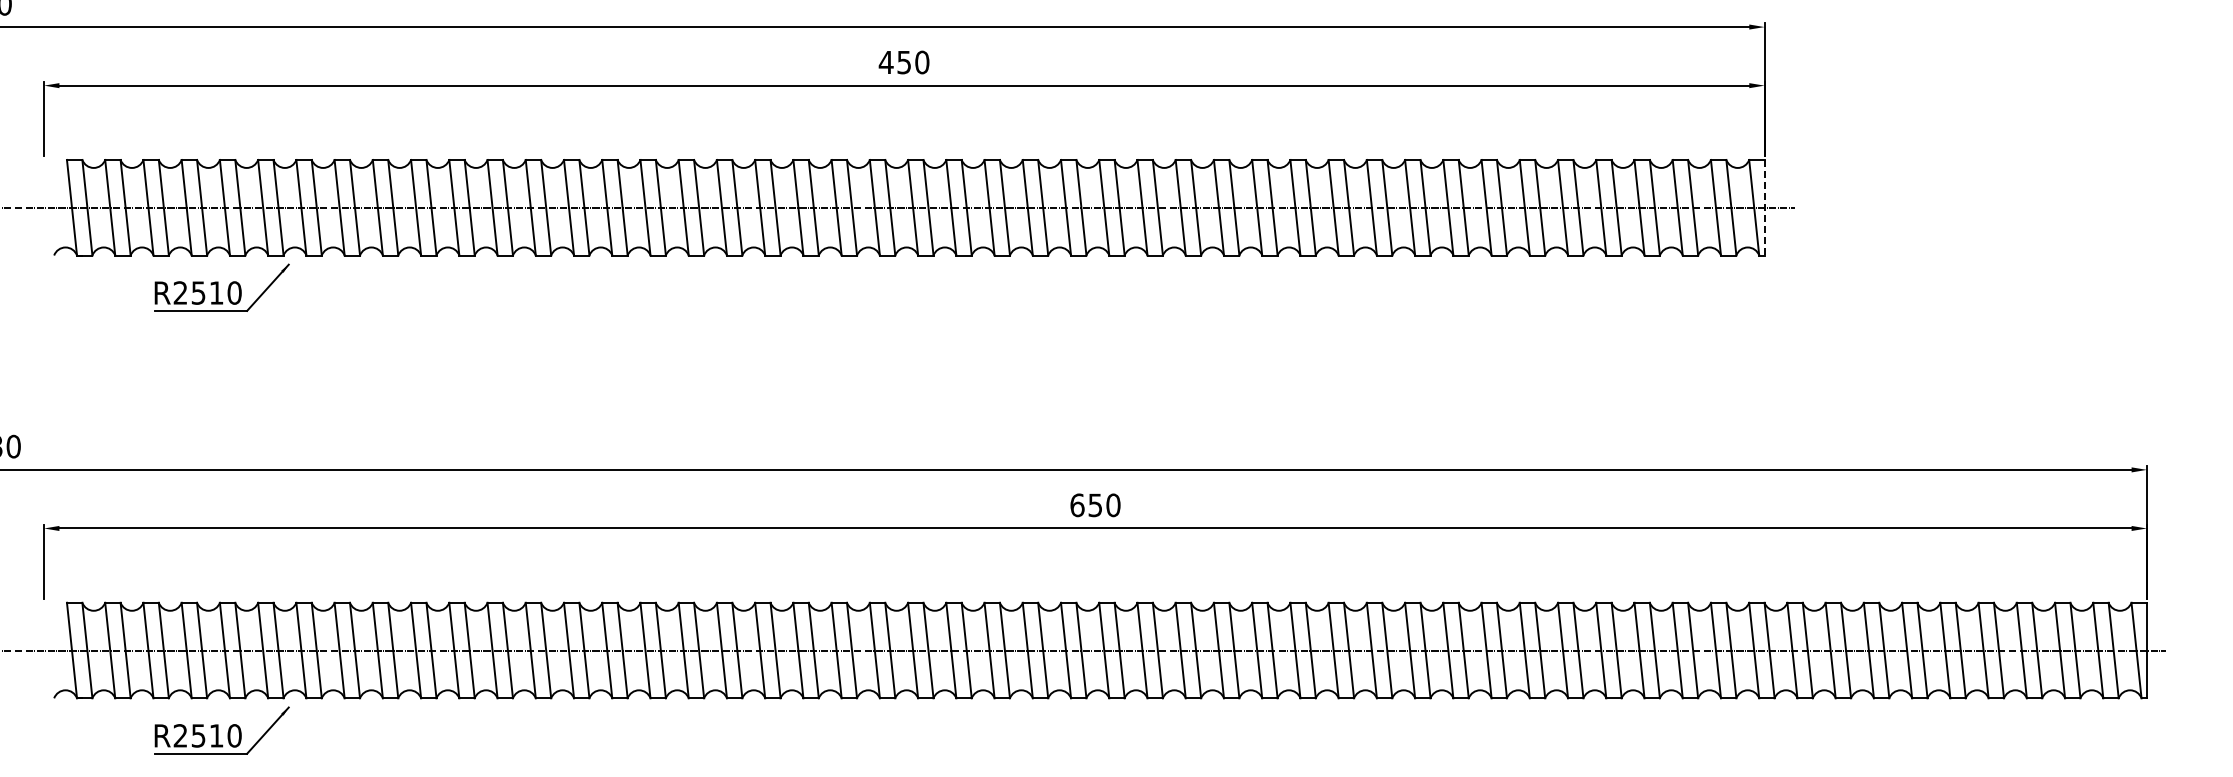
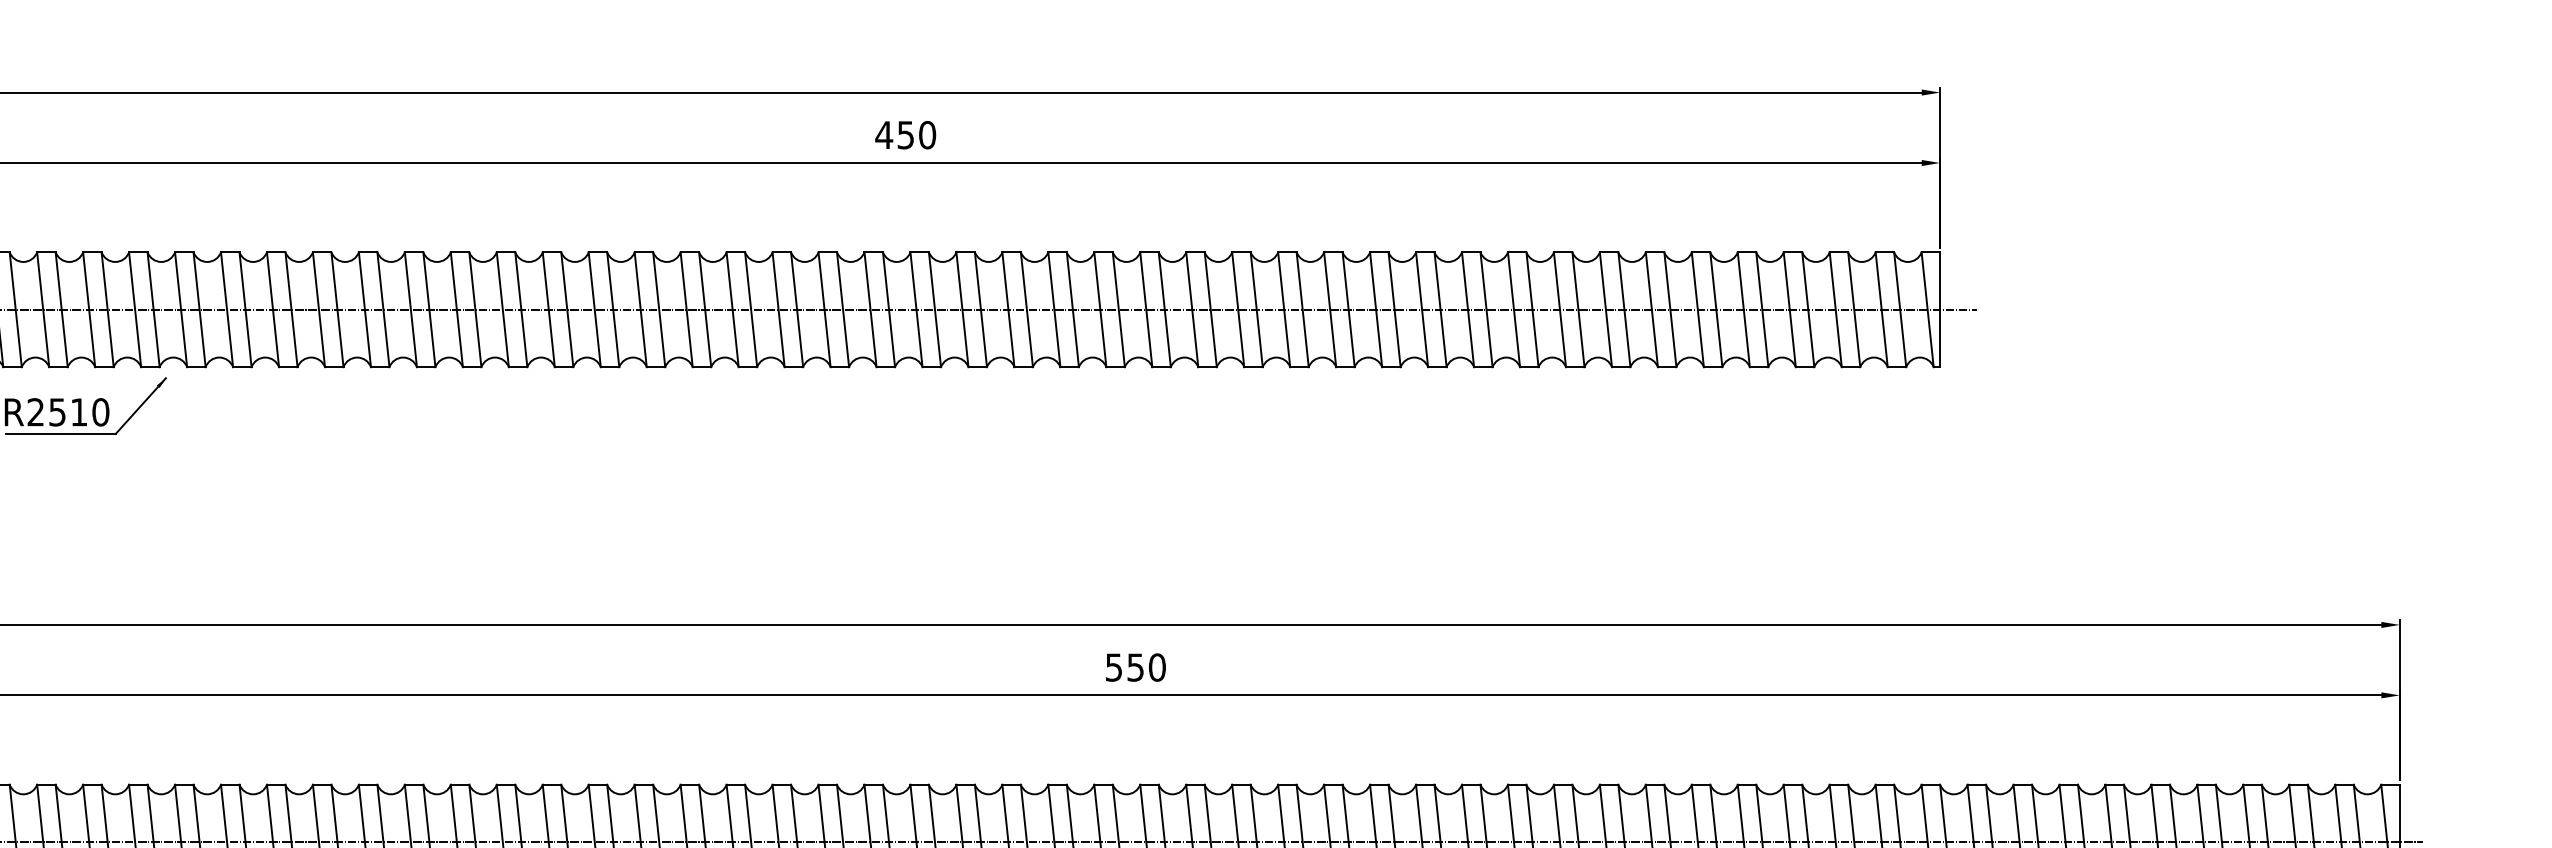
line: (1764, 207) -> (1940, 309), dashed -> solid
text: (1077, 505) -> (1114, 667), 650 -> 550

